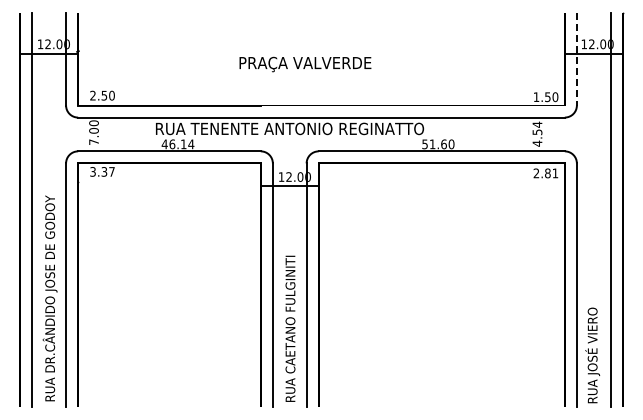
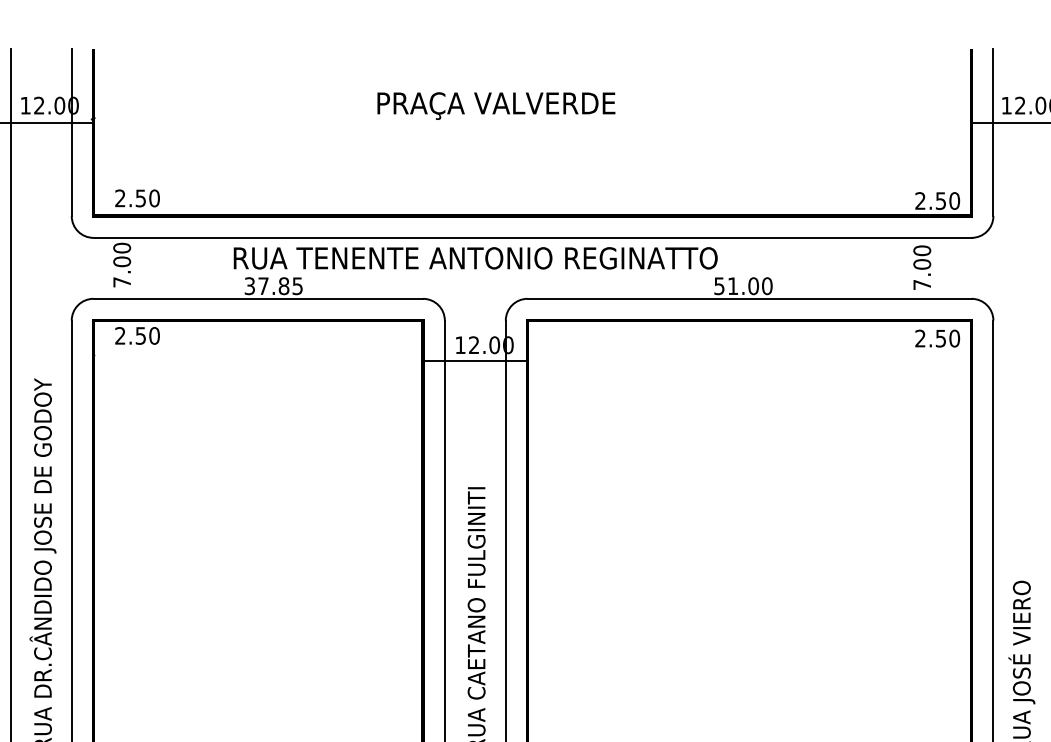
line: (576, 59) -> (992, 133), dashed -> solid
text: (305, 64) -> (496, 106), moved
text: (535, 96) -> (918, 199), 1.50 -> 2.50
text: (537, 133) -> (922, 266), 4.54 -> 7.00
text: (443, 143) -> (752, 284), 51.60 -> 51.00
text: (177, 144) -> (272, 286), 46.14 -> 37.85
text: (102, 171) -> (137, 335), 3.37 -> 2.50
text: (551, 173) -> (947, 338), 2.81 -> 2.50

